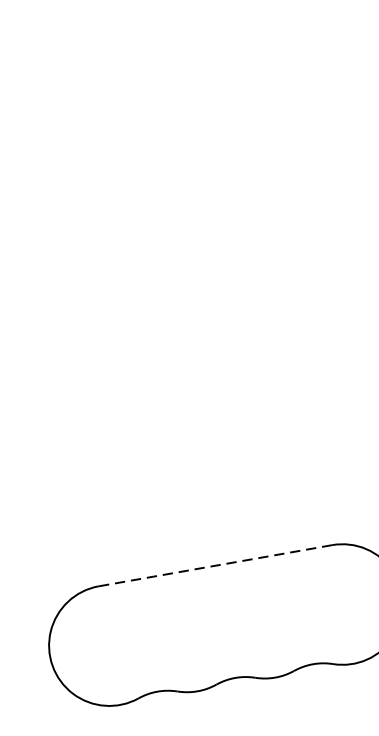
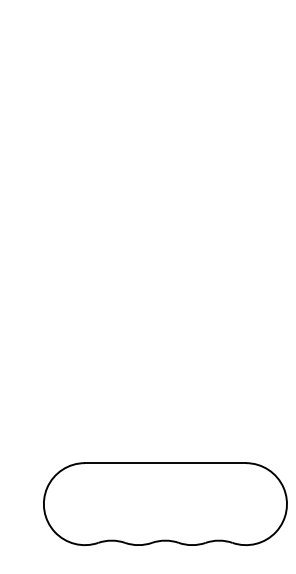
line: (215, 566) -> (165, 463), dashed -> solid

